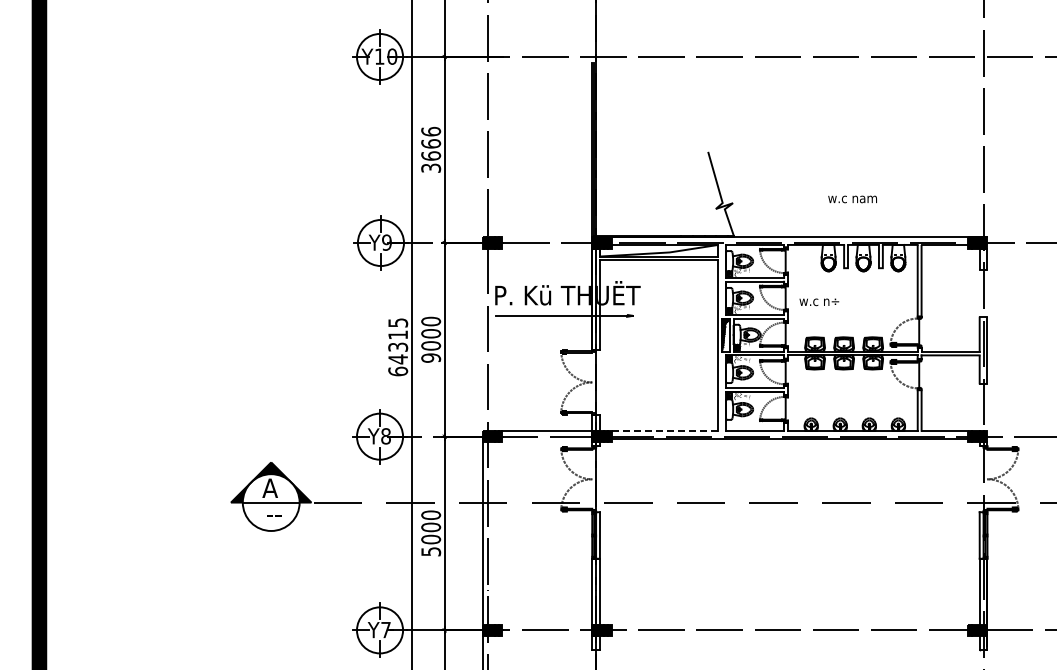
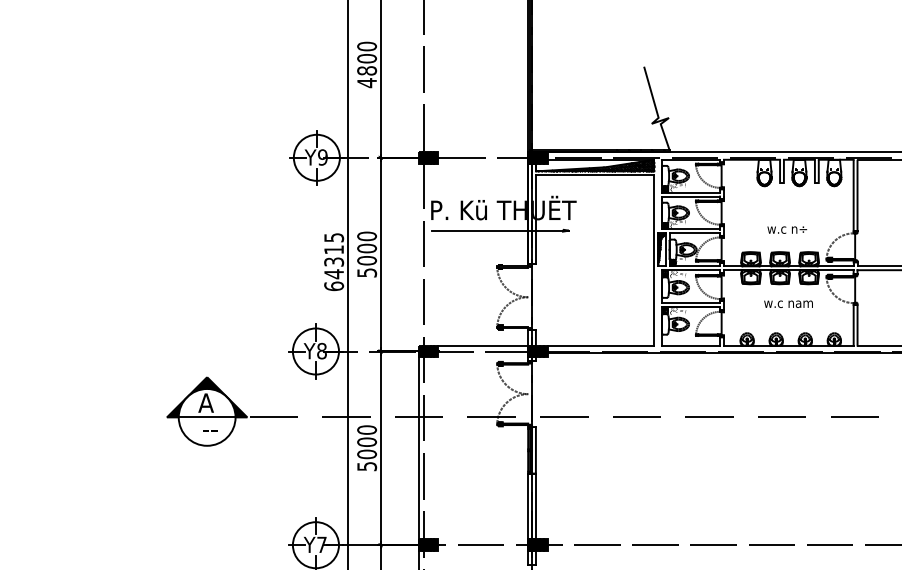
text: (431, 149) -> (367, 64), 3666 -> 4800
text: (852, 199) -> (788, 304), moved
hatch: (659, 250) -> (595, 165), added
text: (819, 302) -> (787, 230), moved
text: (430, 357) -> (366, 272), 9000 -> 5000
line: (664, 430) -> (600, 345), dashed -> solid

